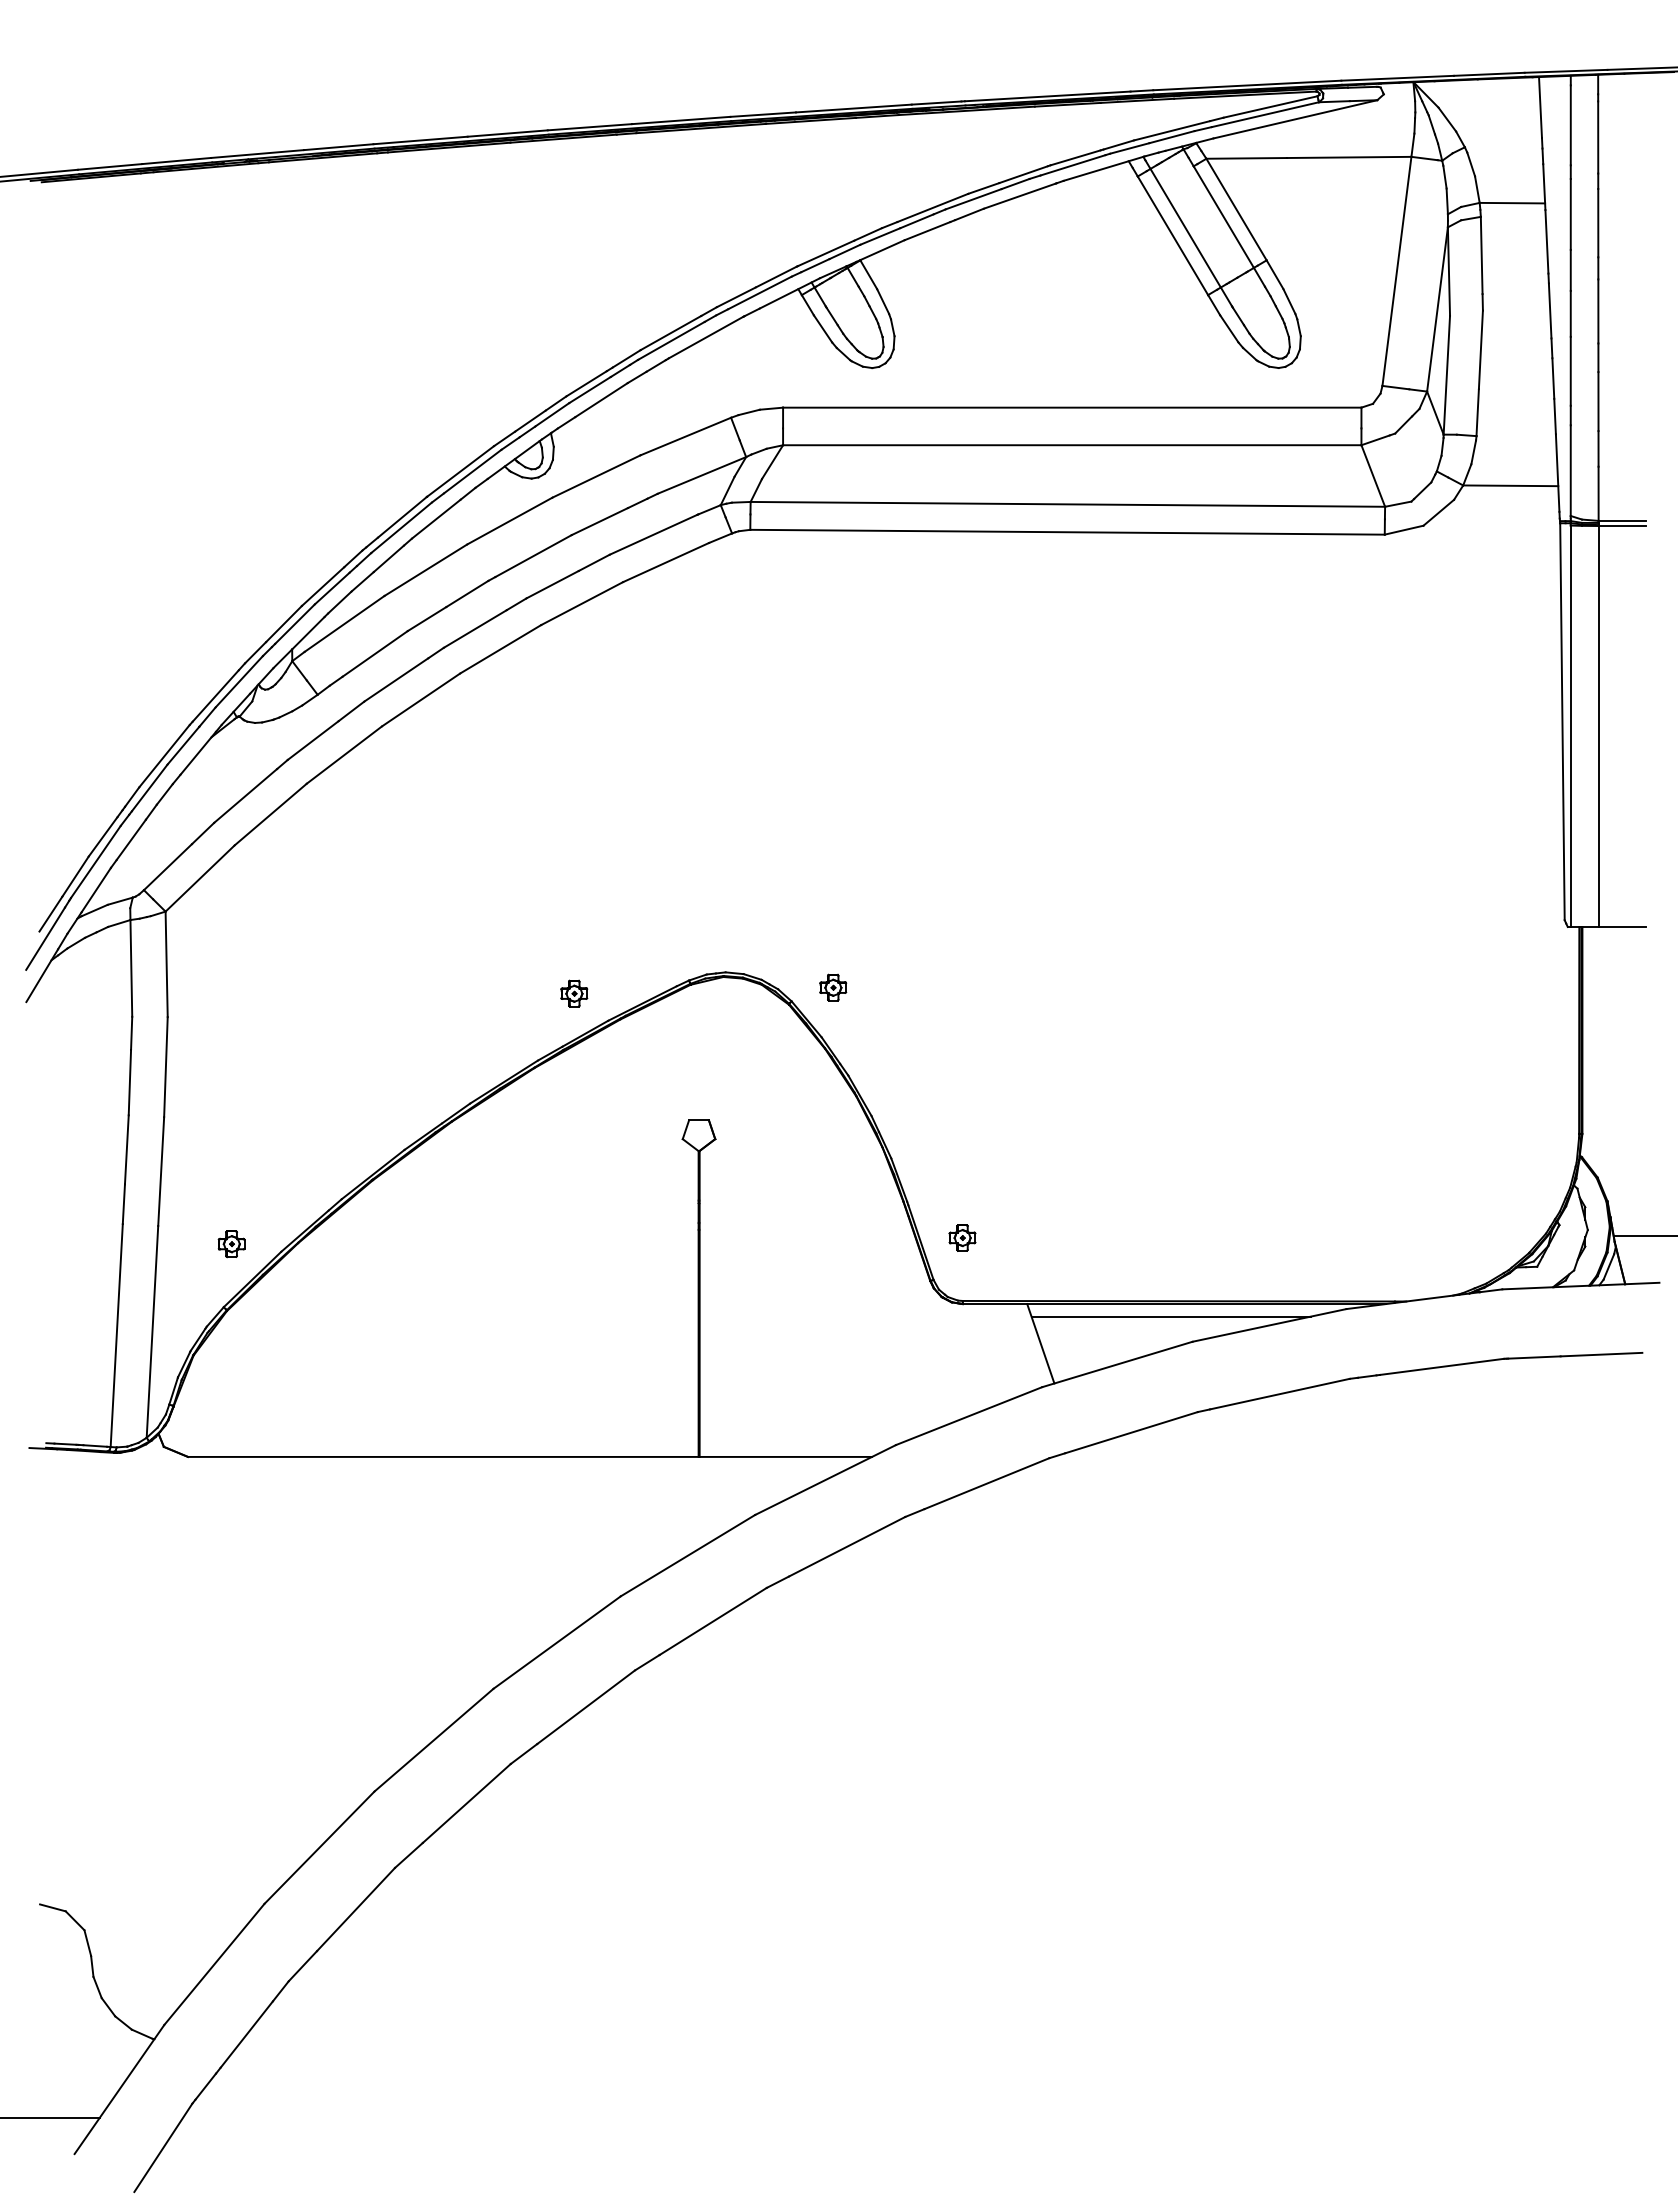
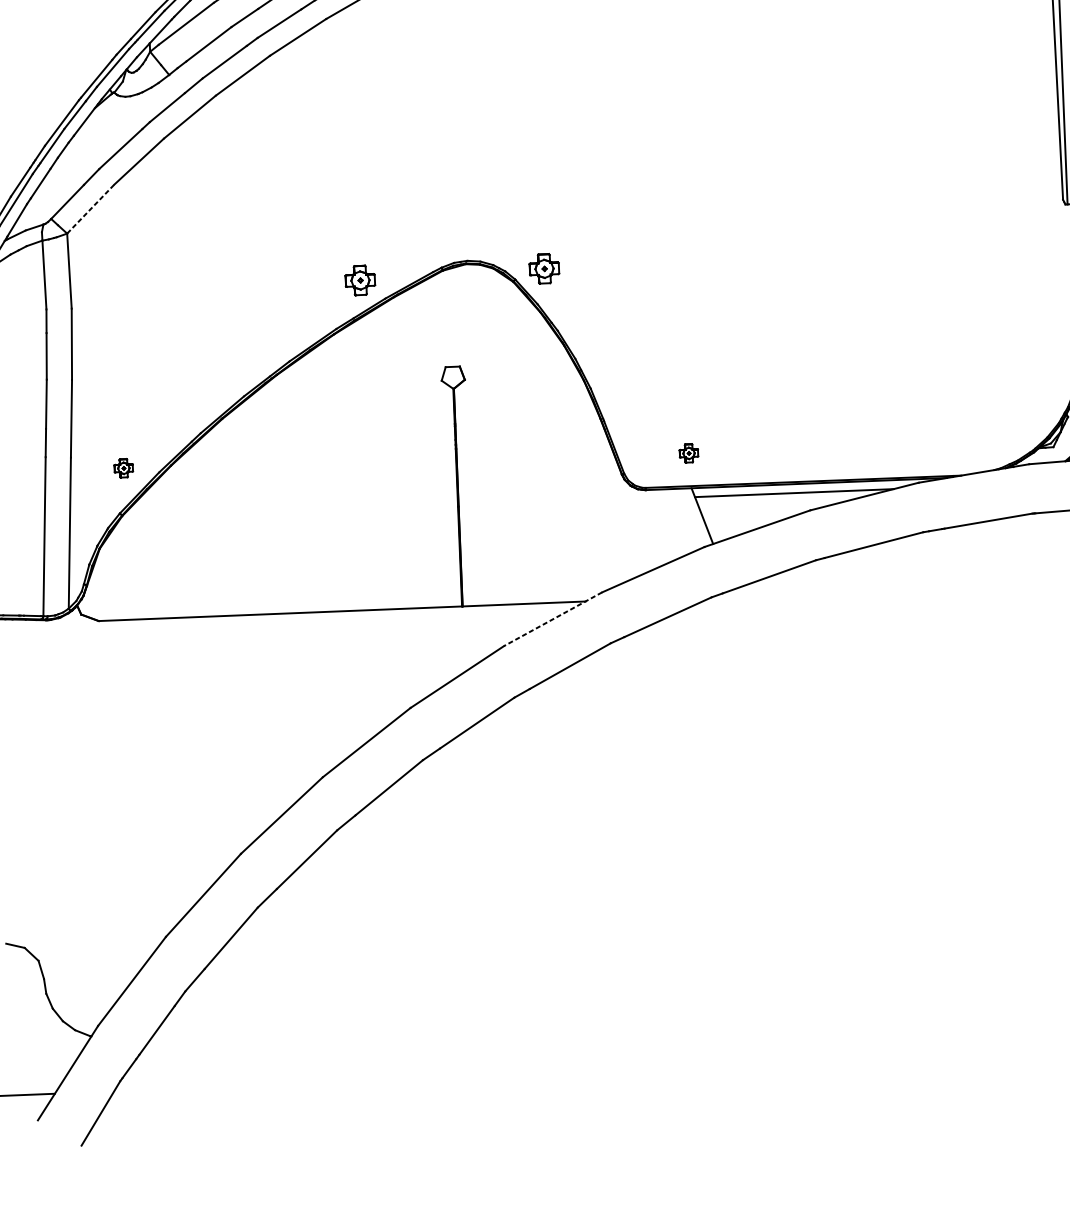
line: (200, 878) -> (91, 209), solid -> dashed
part: (833, 987) -> (544, 268), size x1.6
part: (574, 993) -> (360, 280), size x1.6
part: (962, 1237) -> (688, 453), moved
line: (825, 1480) -> (553, 619), solid -> dashed

